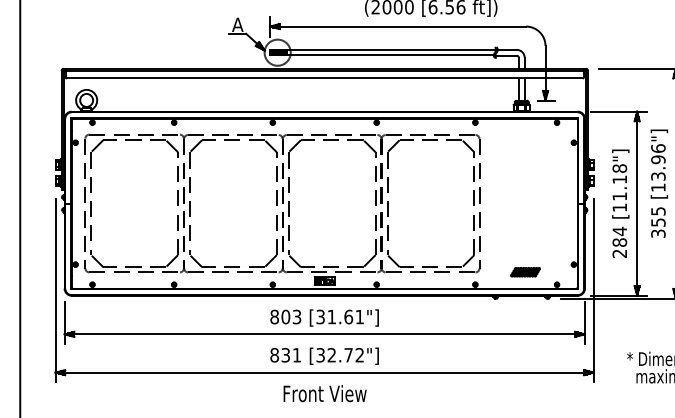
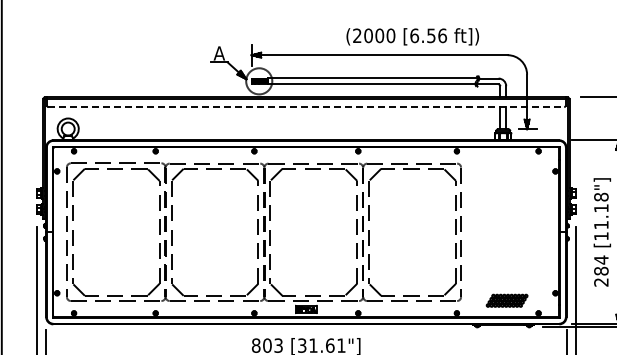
line: (324, 78) -> (306, 107), solid -> dashed
part: (525, 272) -> (507, 301), size x1.4

